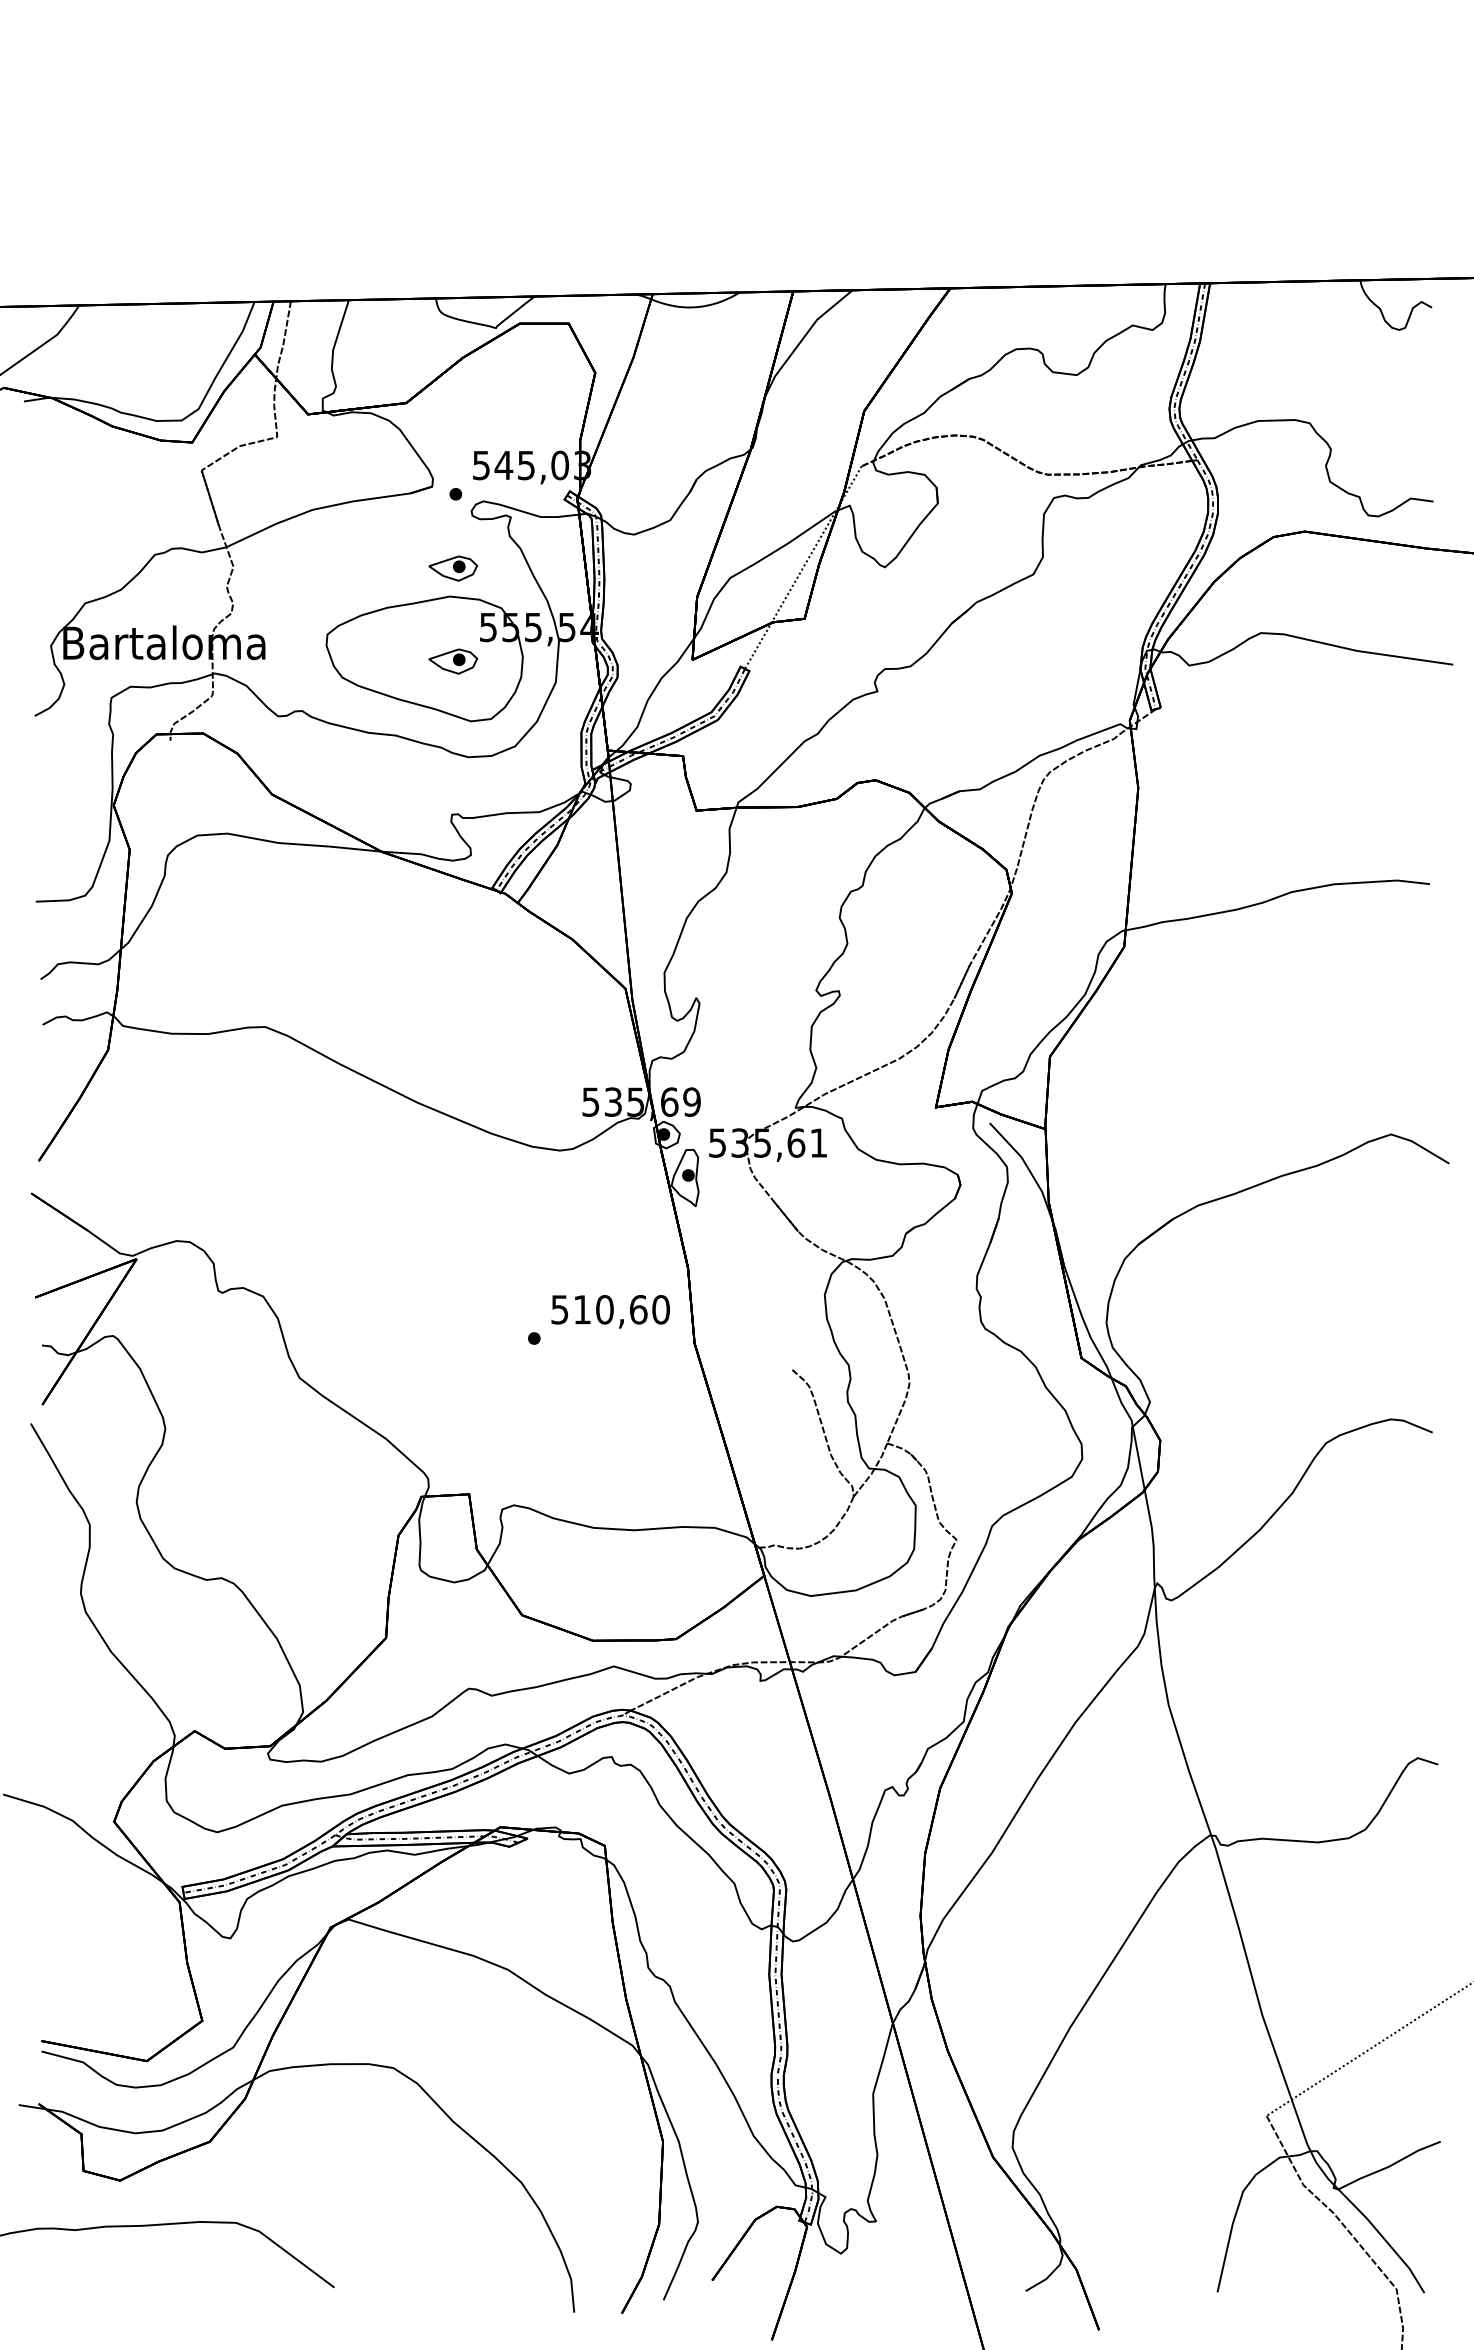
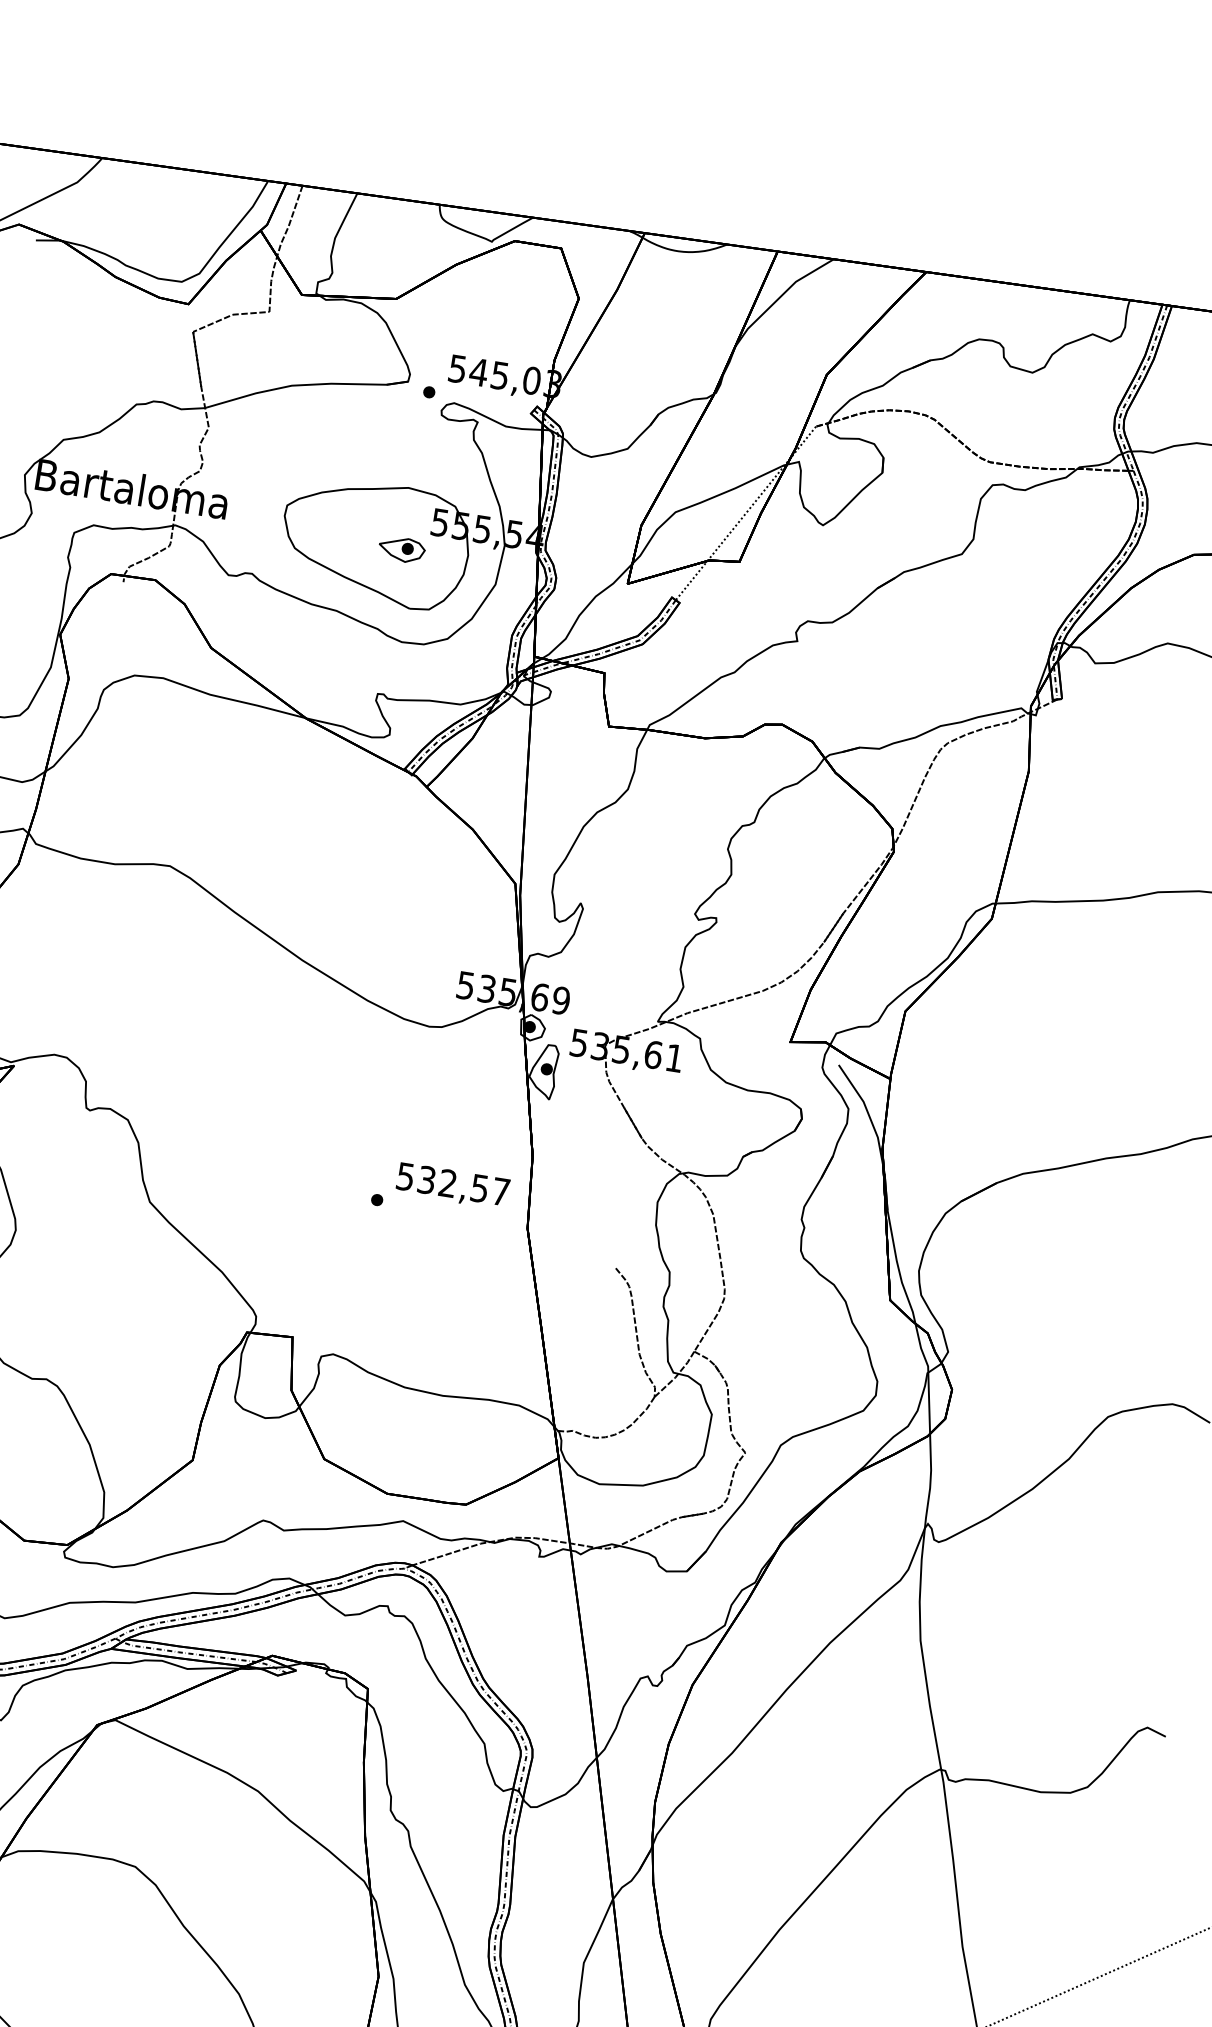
part: (453, 568) -> (415, 461), removed
text: (621, 1309) -> (463, 1185), 510,60 -> 532,57

